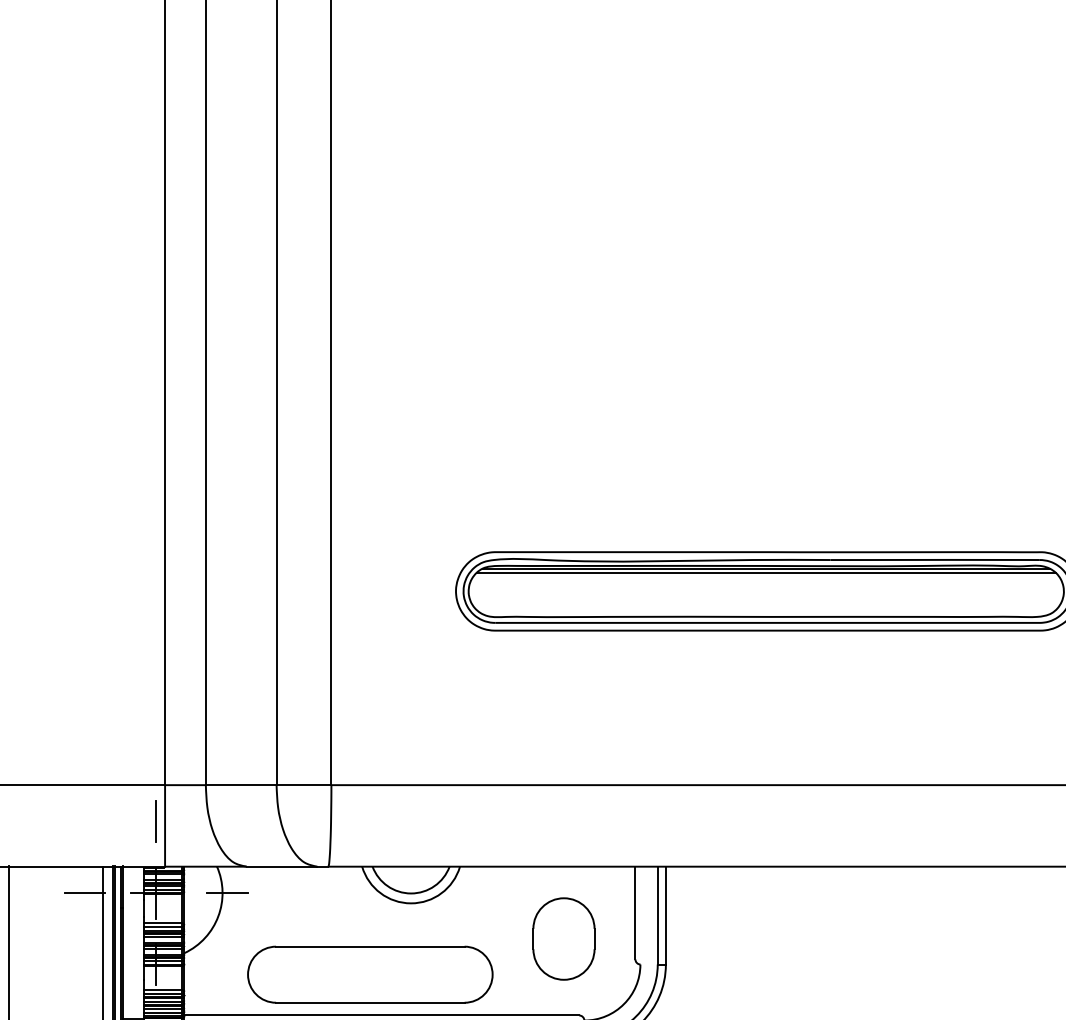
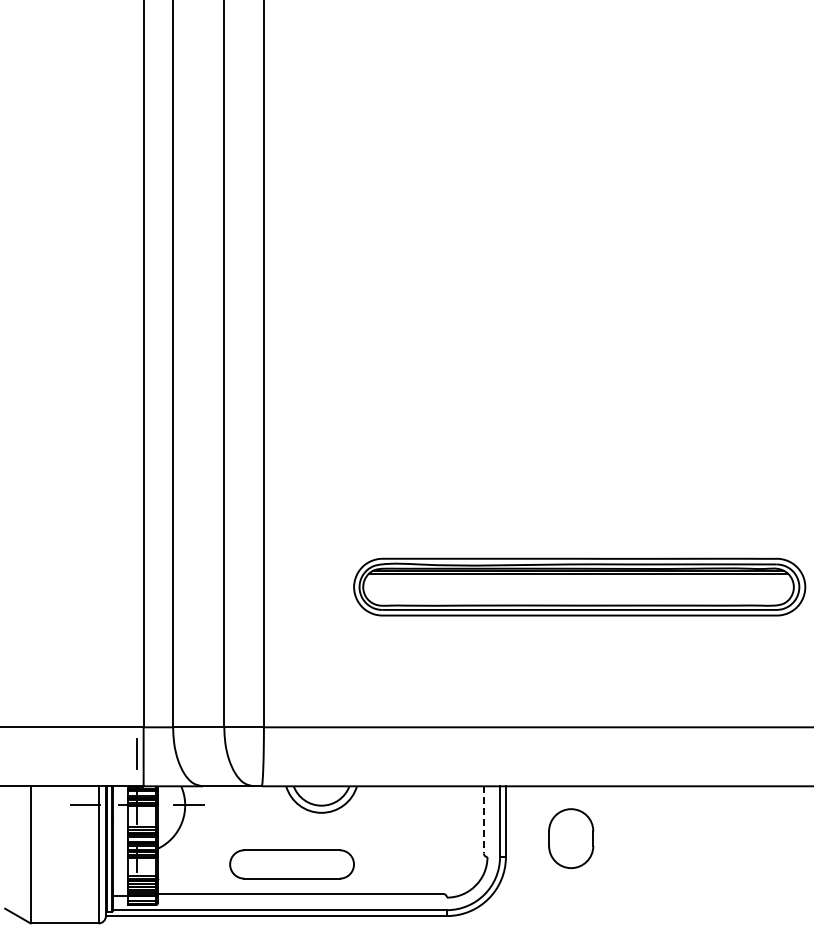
line: (634, 912) -> (483, 819), solid -> dashed
part: (564, 938) -> (571, 838), moved
part: (369, 974) -> (291, 864), size x0.7

